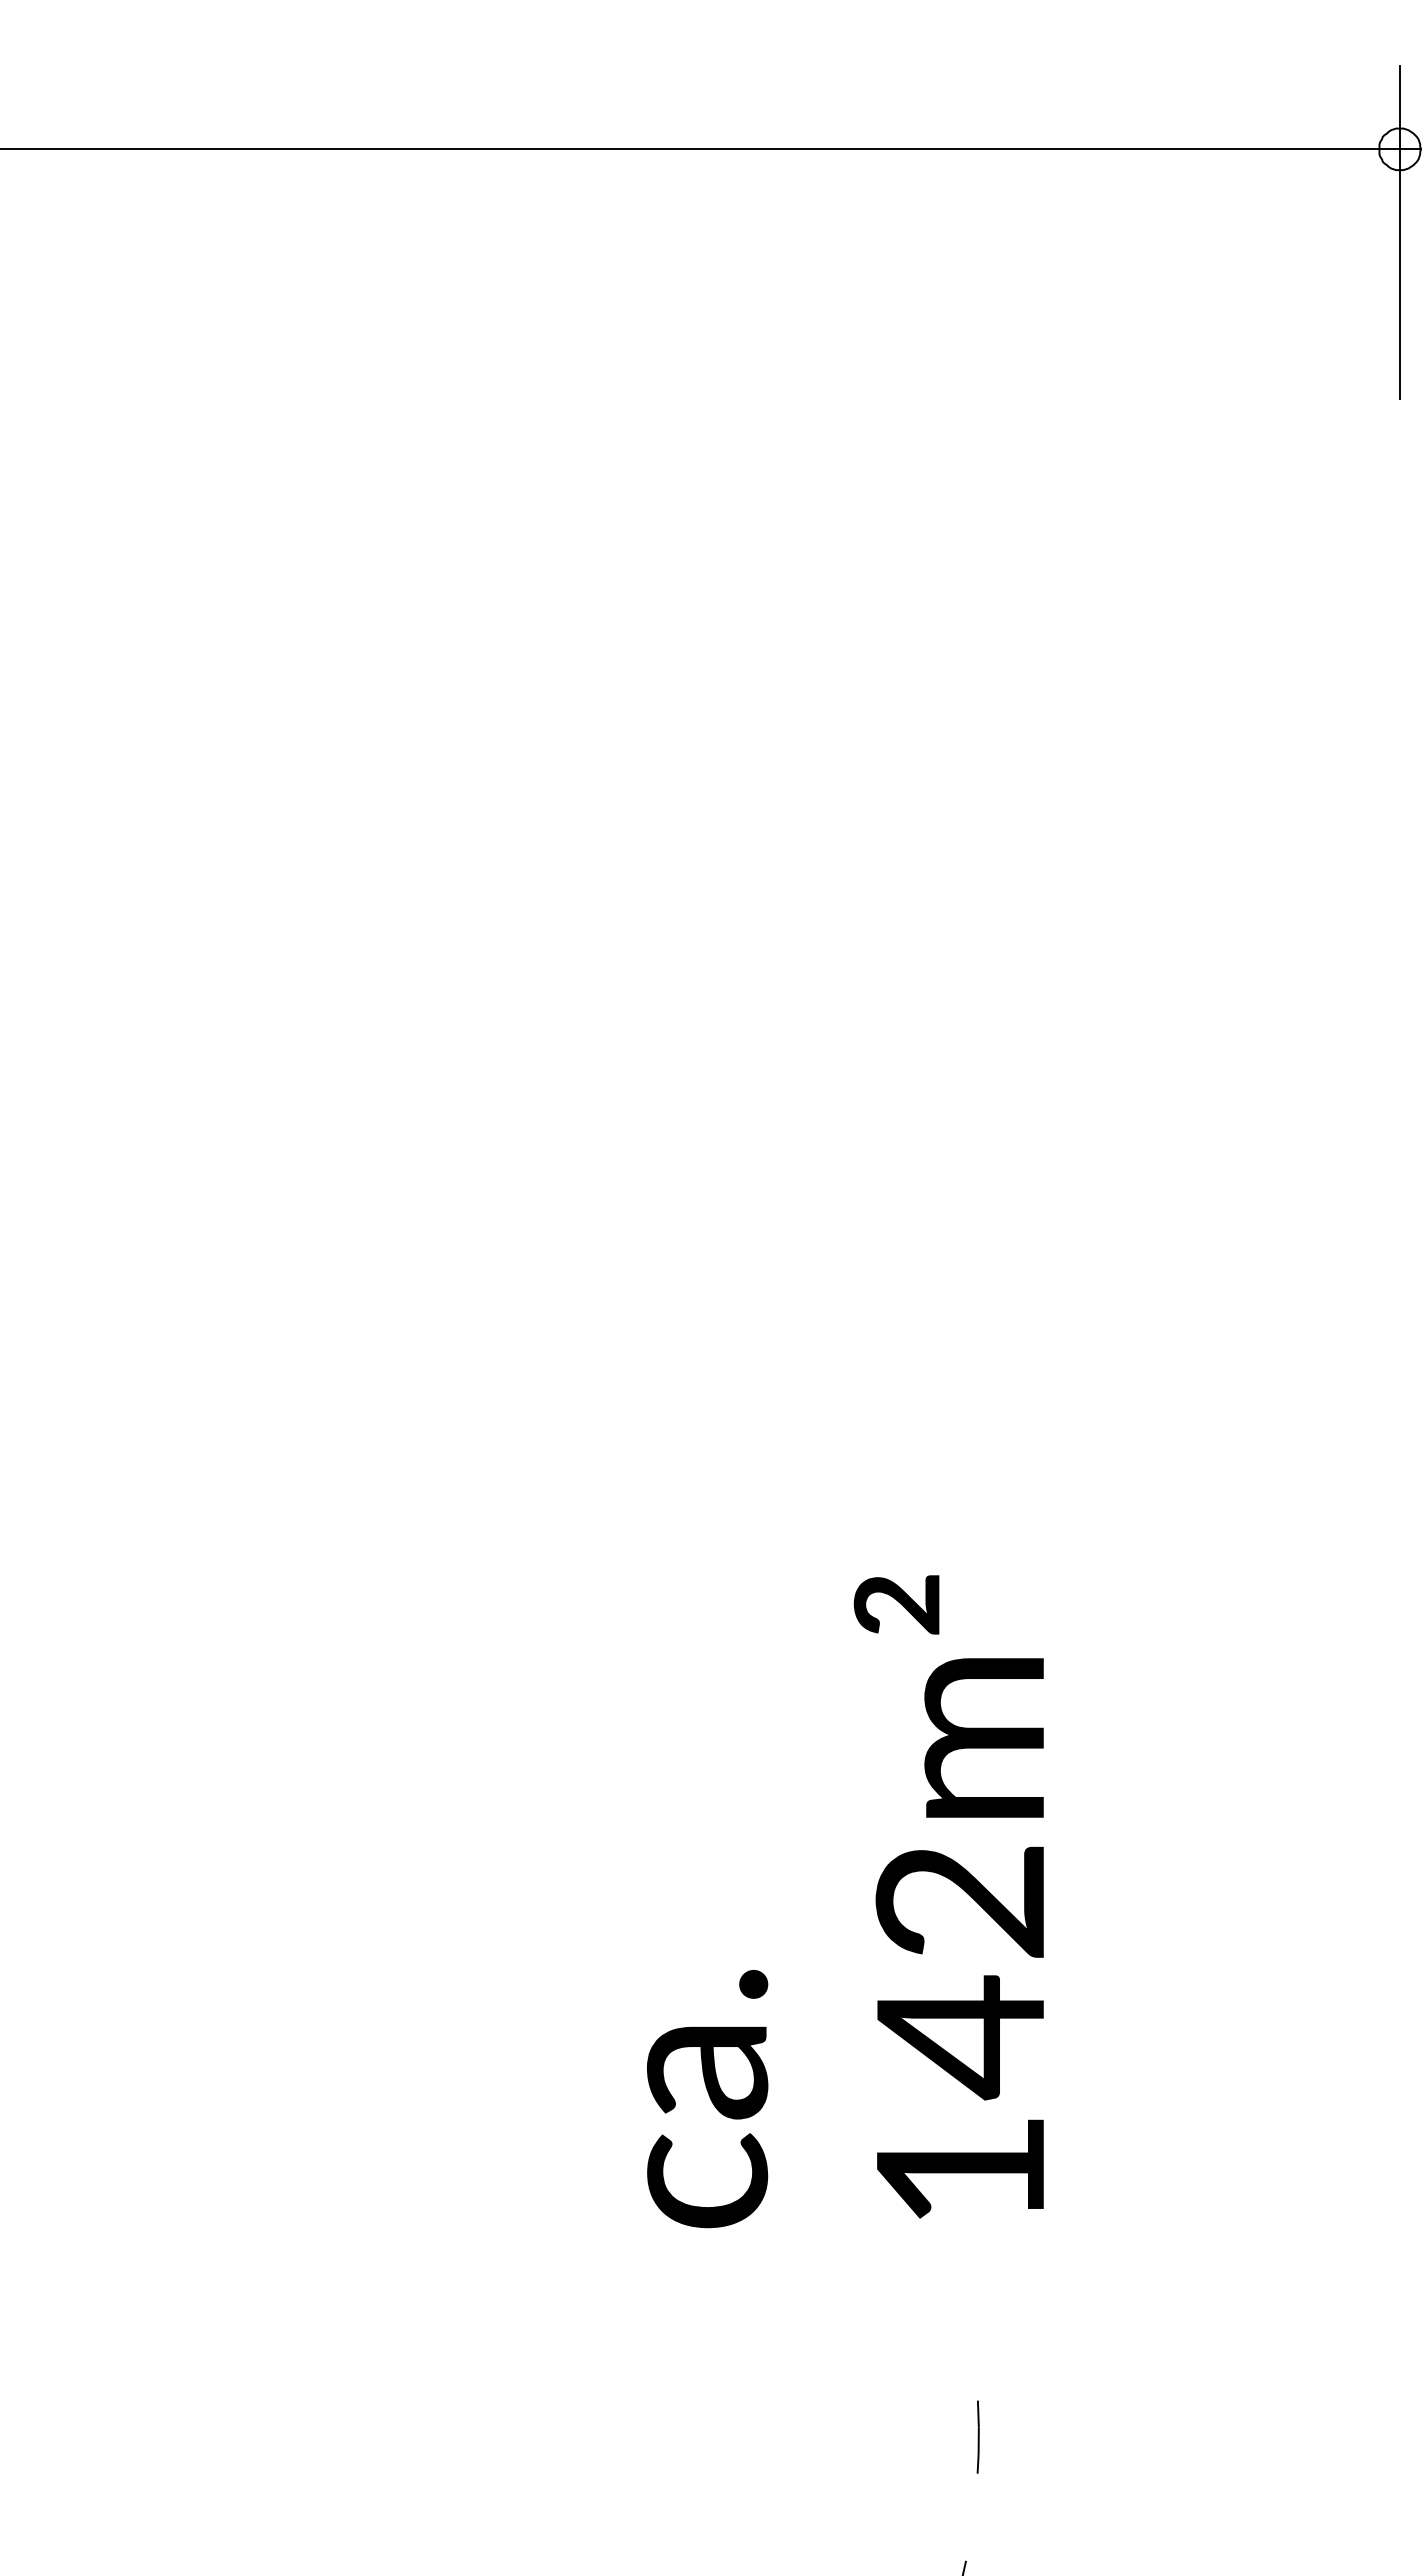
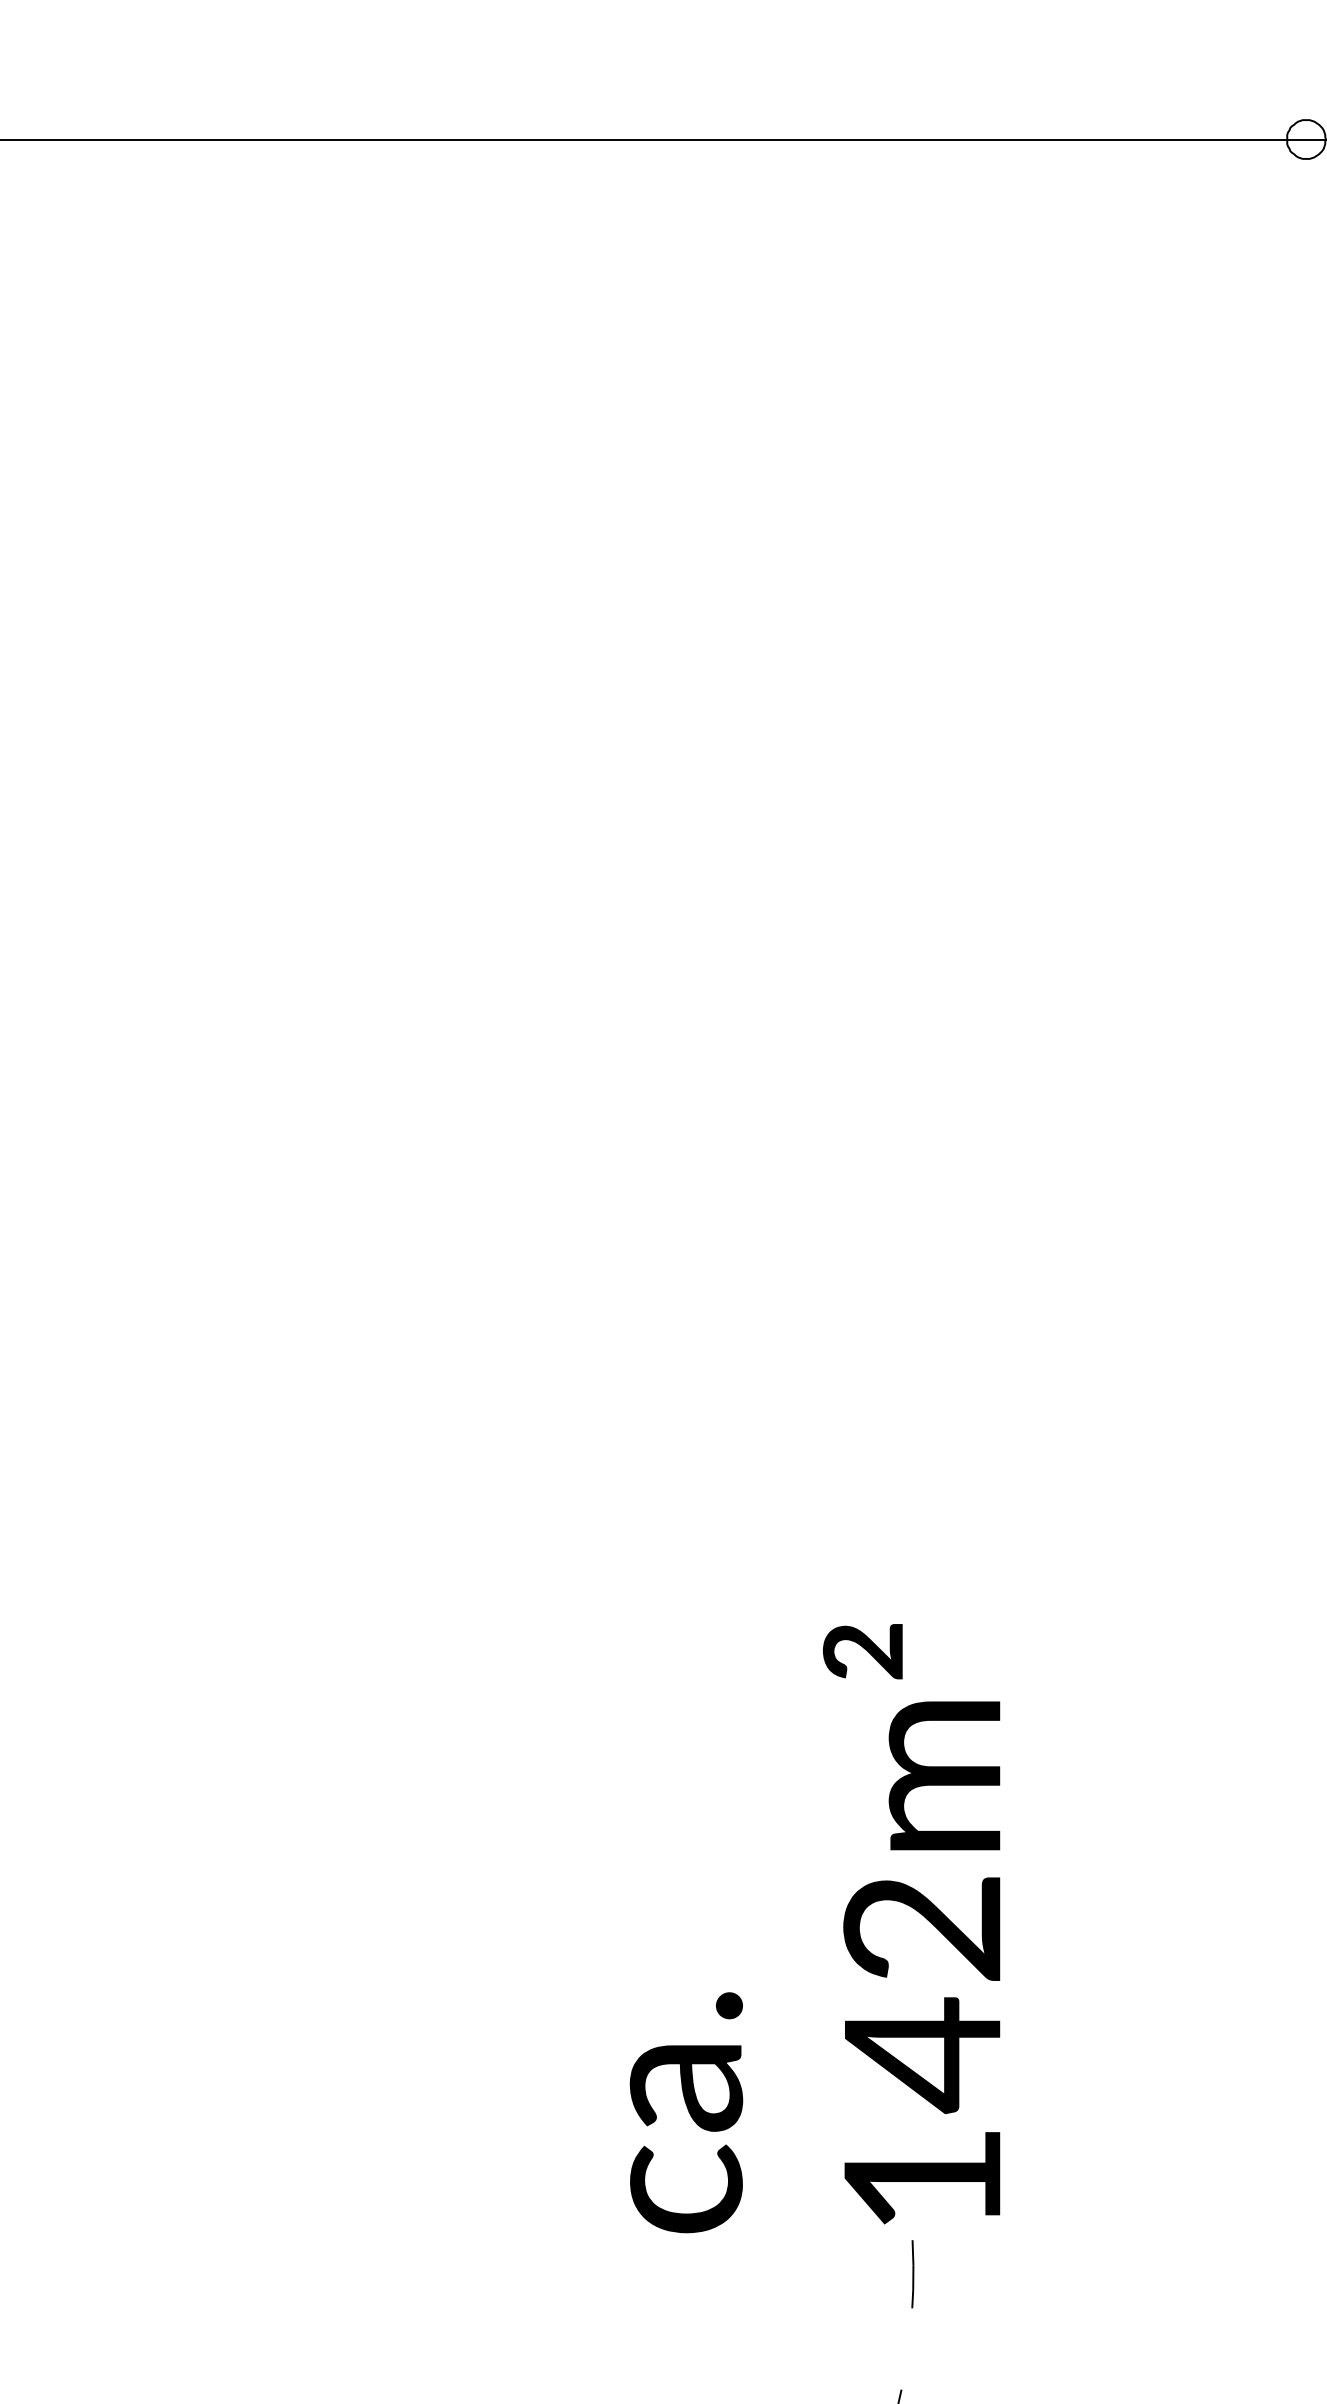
line: (1400, 232) -> (1306, 217), removed
text: (845, 1901) -> (815, 1928), moved

